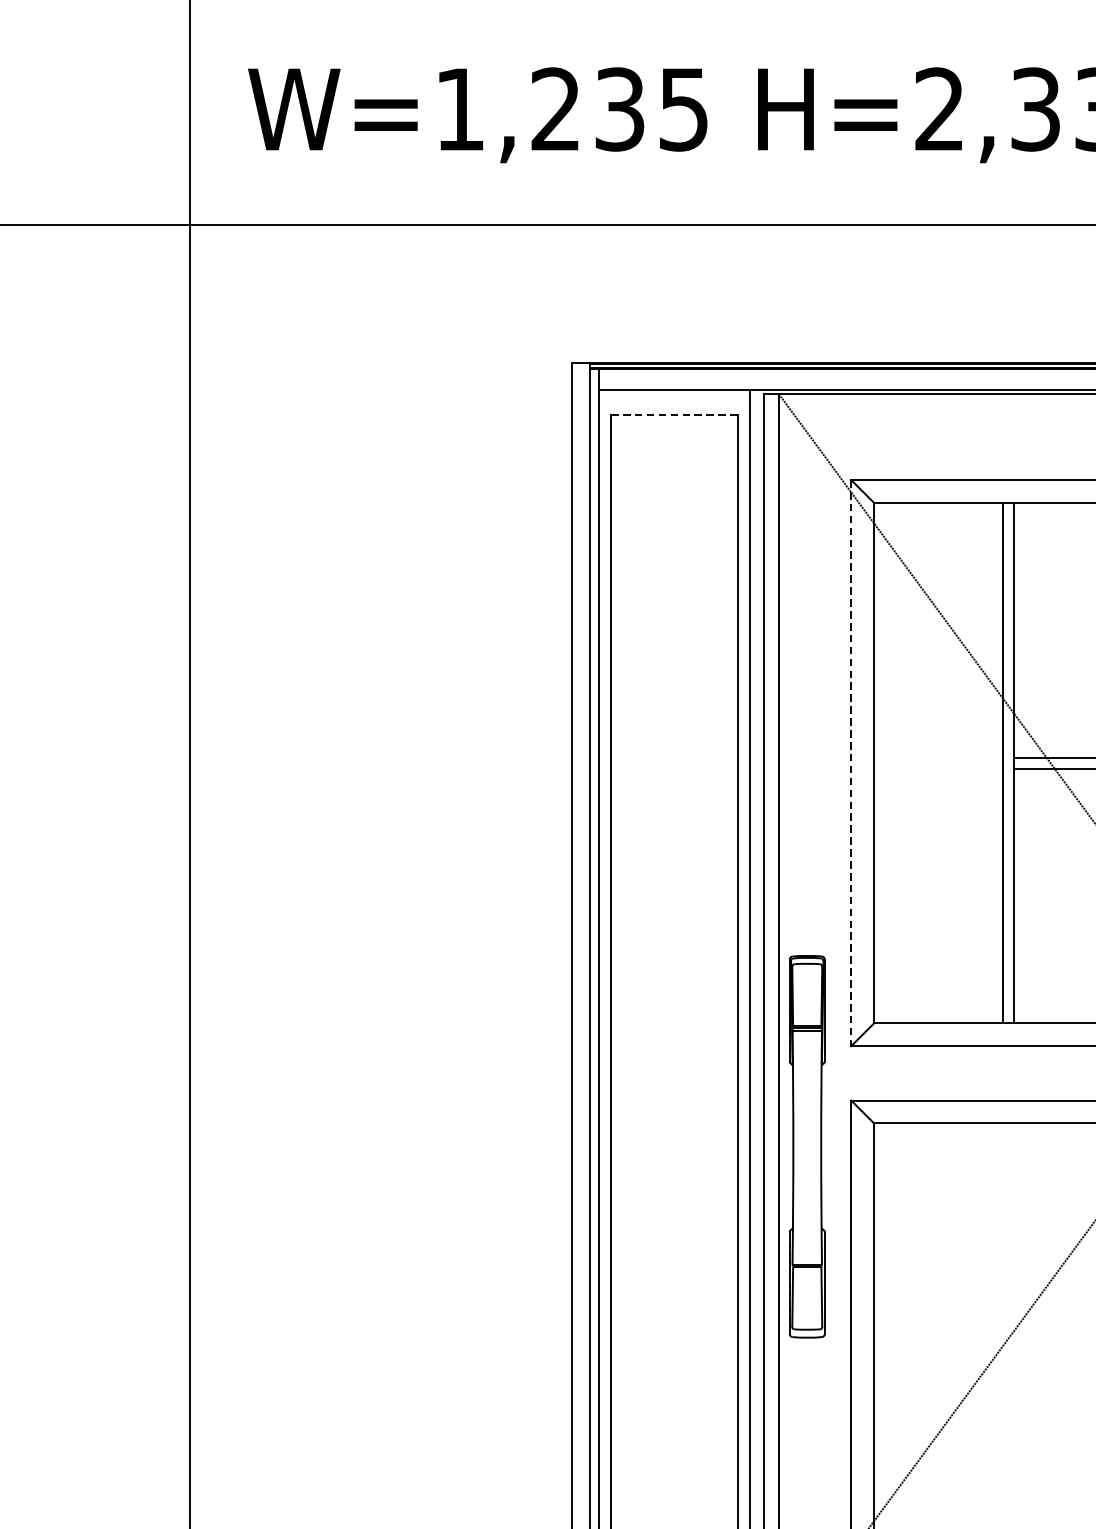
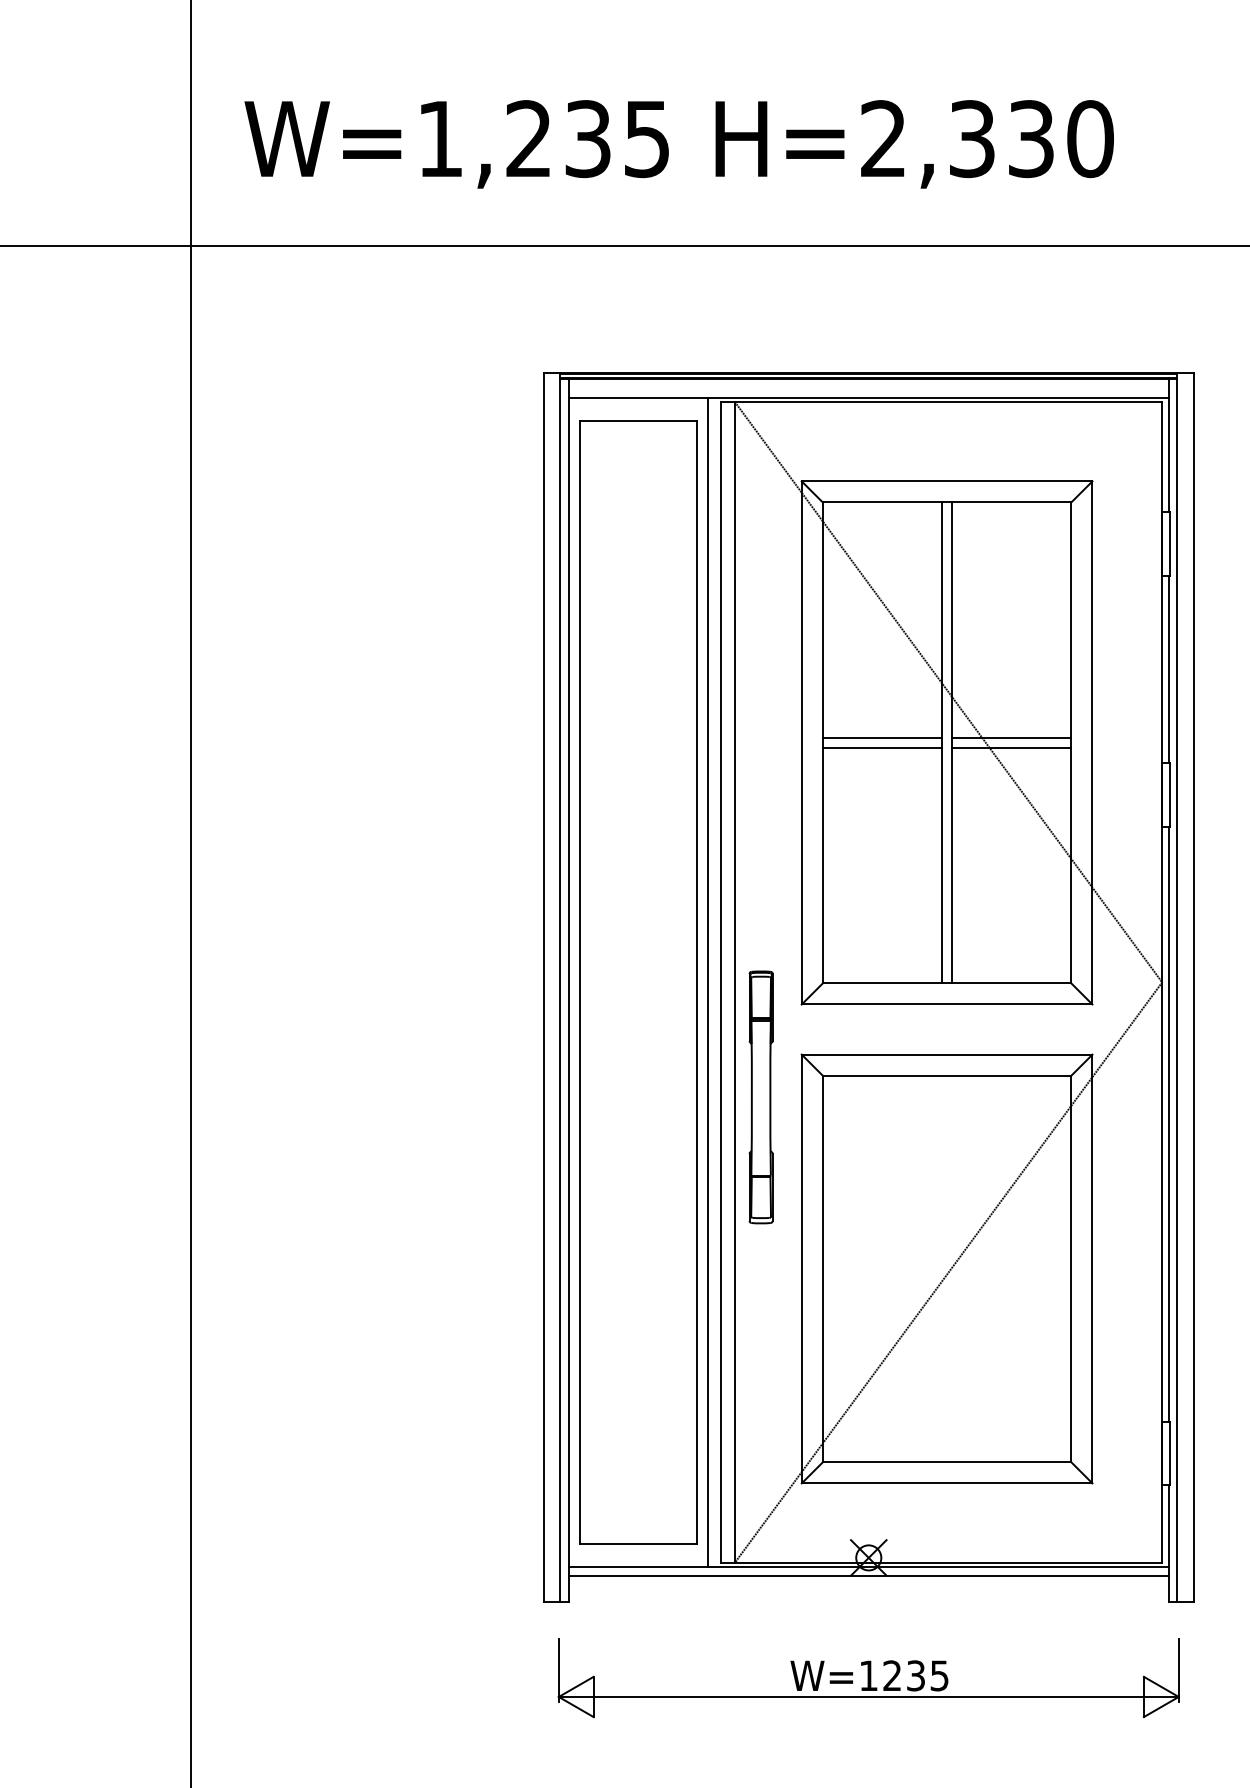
line: (674, 414) -> (638, 420), dashed -> solid
line: (938, 757) -> (882, 737), added
line: (850, 762) -> (801, 742), dashed -> solid
line: (938, 768) -> (882, 747), added
part: (806, 1146) -> (760, 1097), size x0.71

